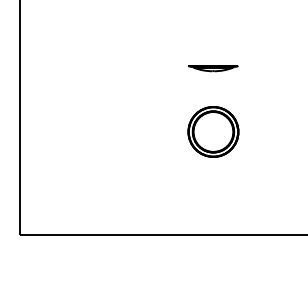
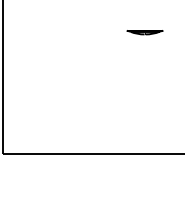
part: (213, 131) -> (145, 78), removed

